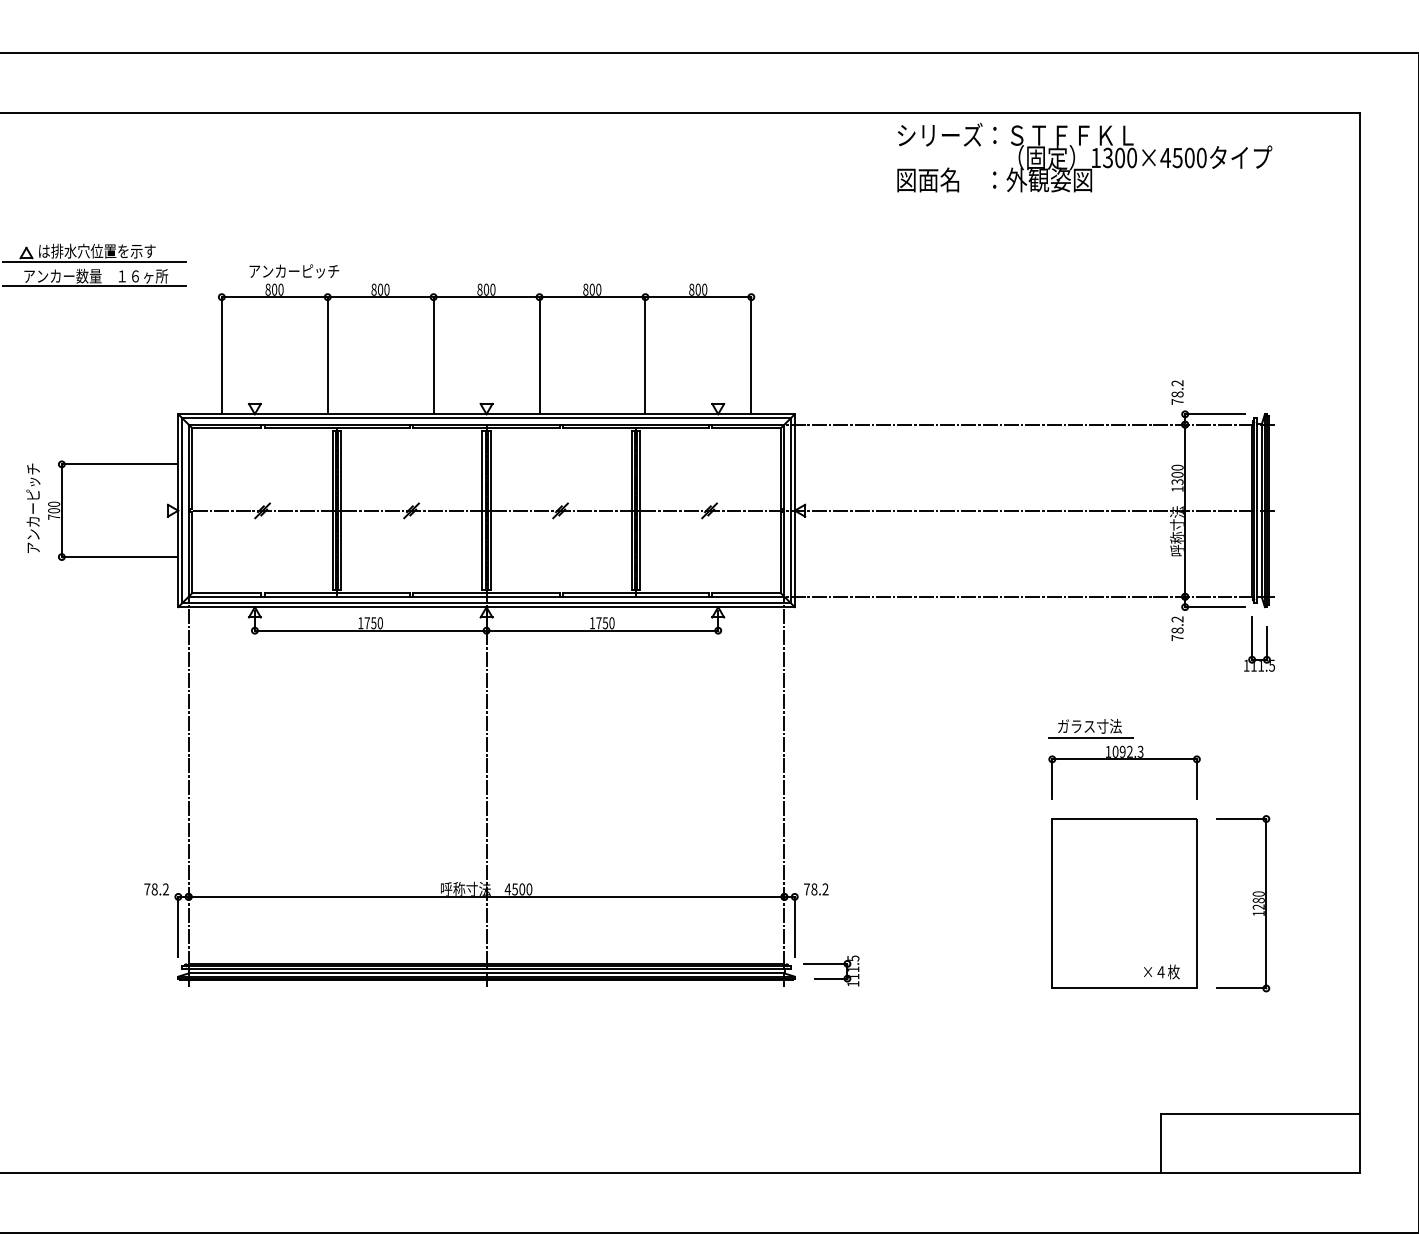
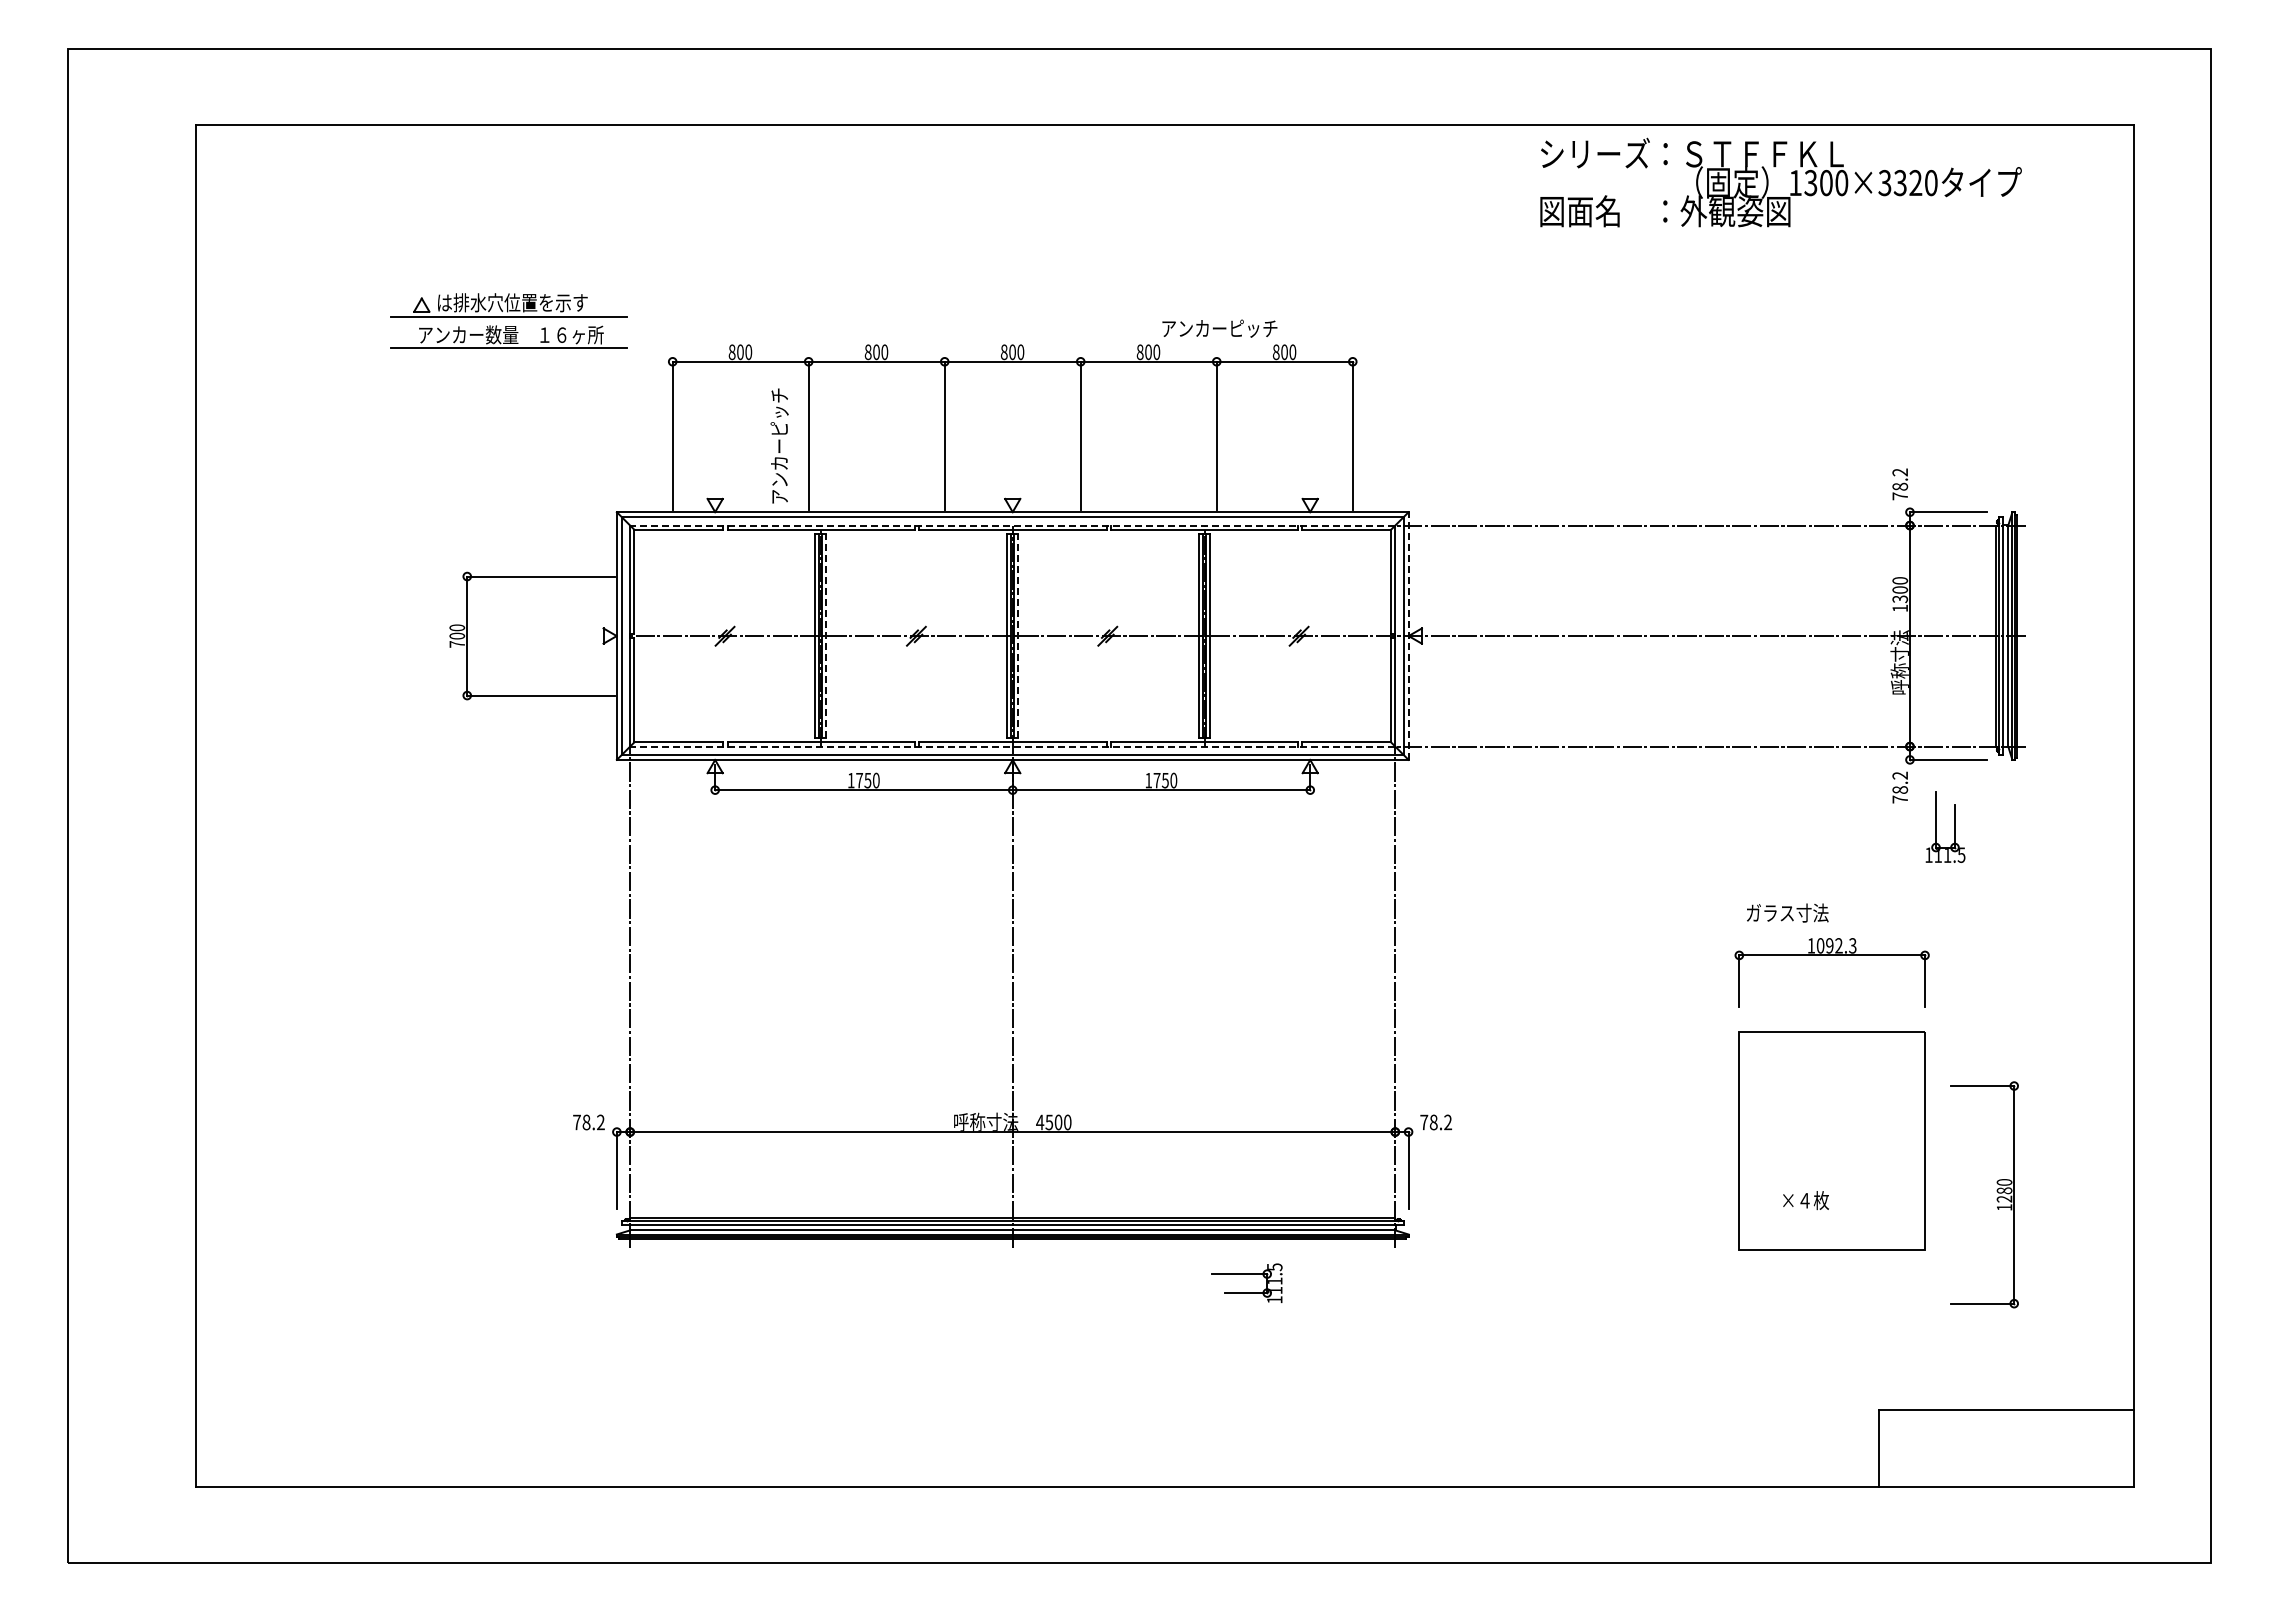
text: (1177, 157) -> (1900, 182), 1300×4500 -> 1300×3320
text: (294, 271) -> (1219, 328), moved
line: (486, 424) -> (1012, 525), solid -> dashed
text: (33, 507) -> (779, 445), moved
line: (341, 510) -> (826, 635), solid -> dashed
line: (491, 510) -> (1018, 635), solid -> dashed
line: (794, 511) -> (1408, 636), solid -> dashed
line: (486, 596) -> (1012, 746), solid -> dashed
part: (1252, 643) -> (1936, 826), moved
line: (1090, 738) -> (1788, 928), removed
part: (1252, 901) -> (1996, 1191), moved
part: (831, 964) -> (1246, 1274), moved
text: (1161, 971) -> (1805, 1200), moved

